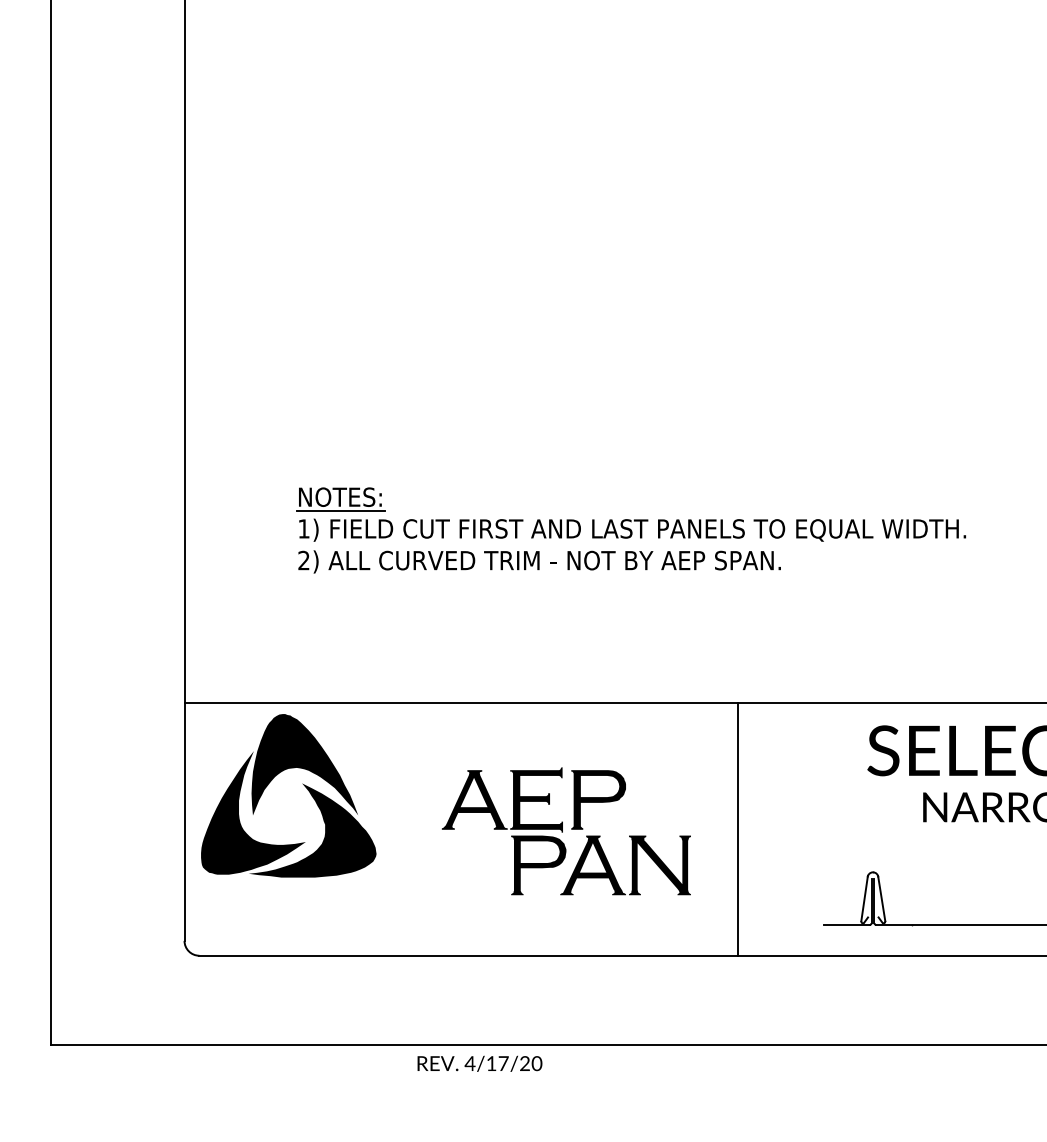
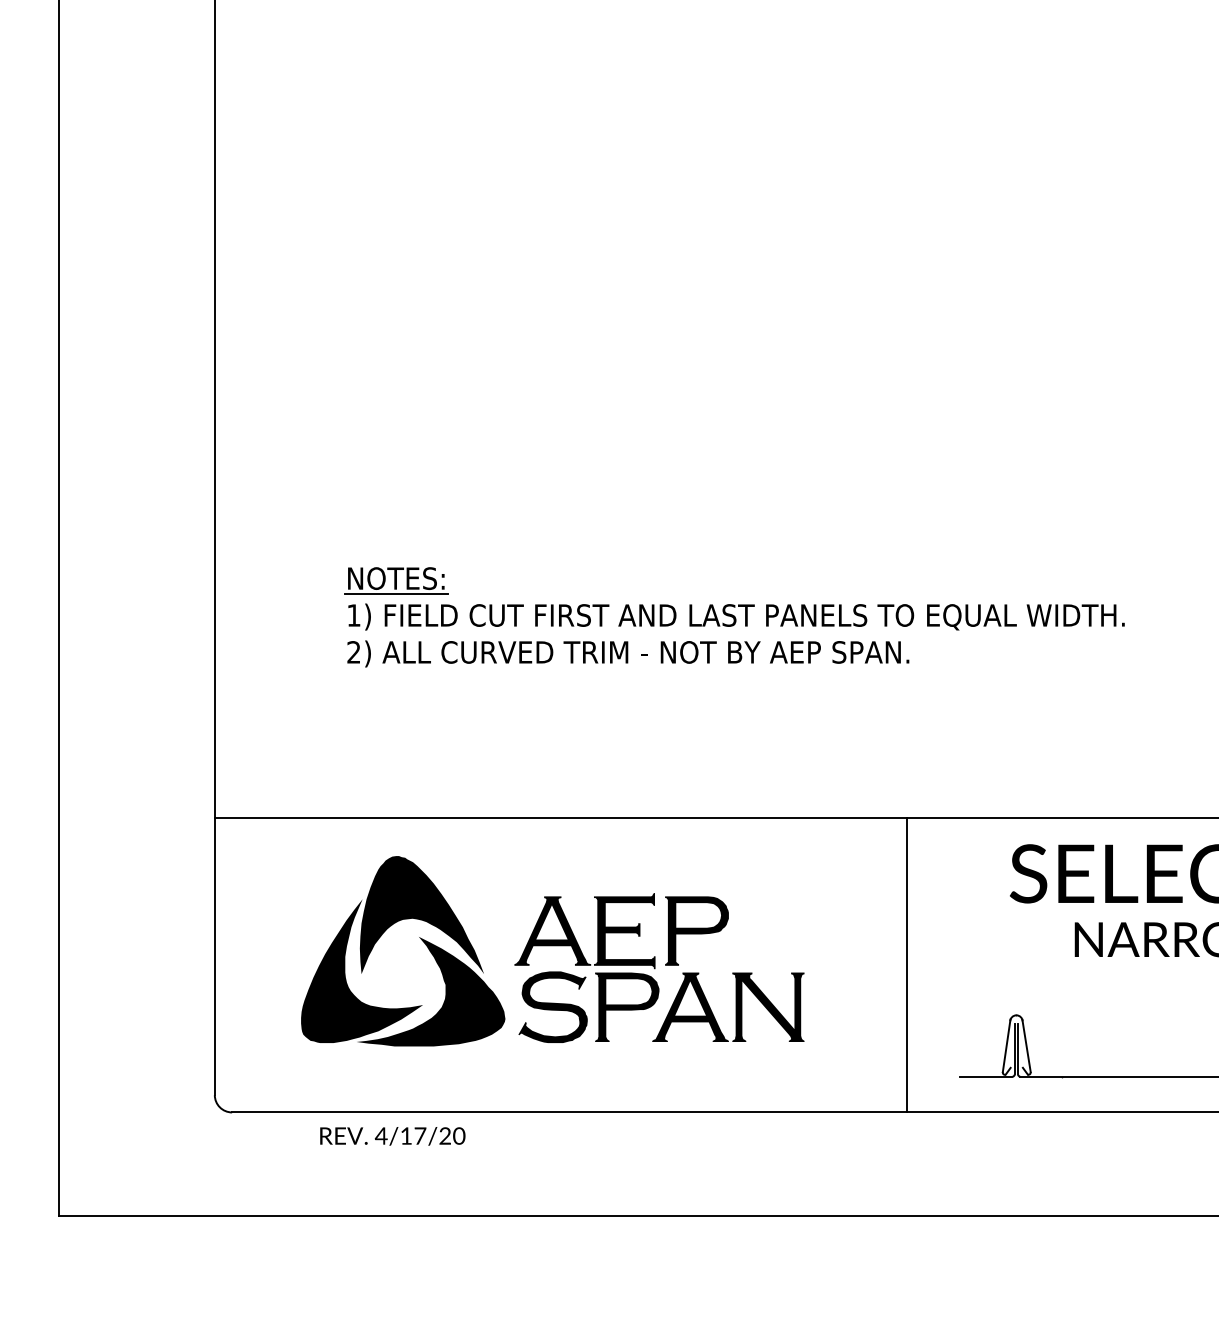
part: (304, 786) -> (421, 940), moved
line: (738, 829) -> (906, 965), moved
fill: (474, 865) -> (552, 1007), added
text: (479, 1064) -> (392, 1136), moved

